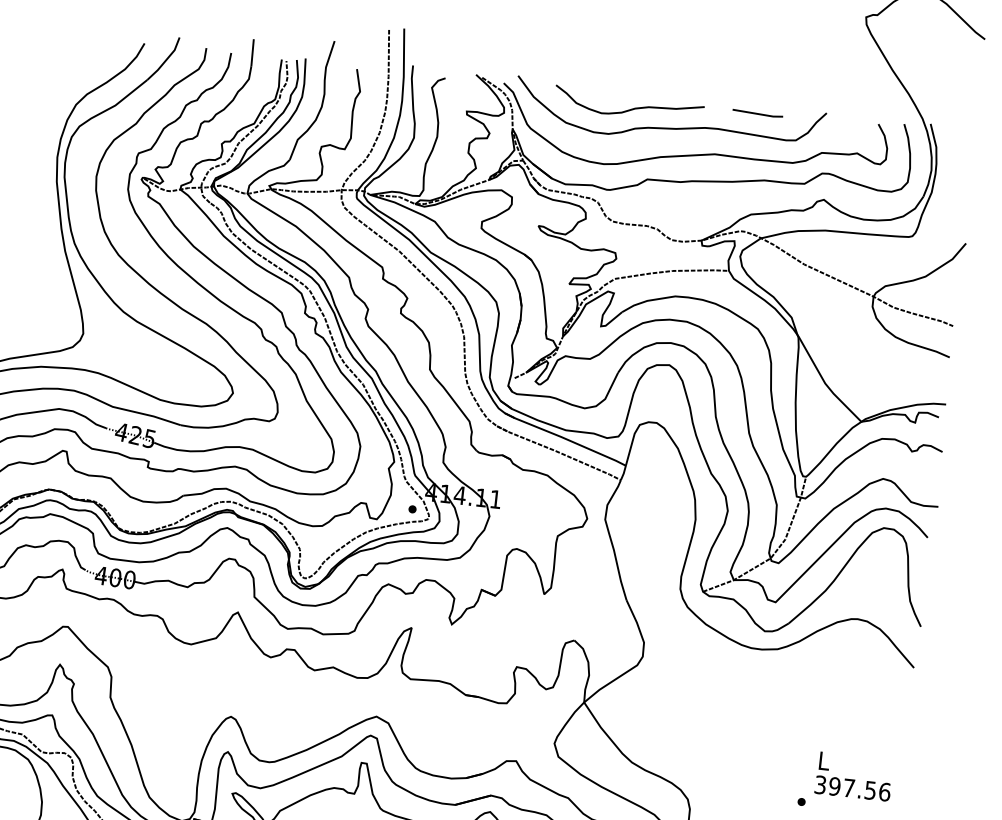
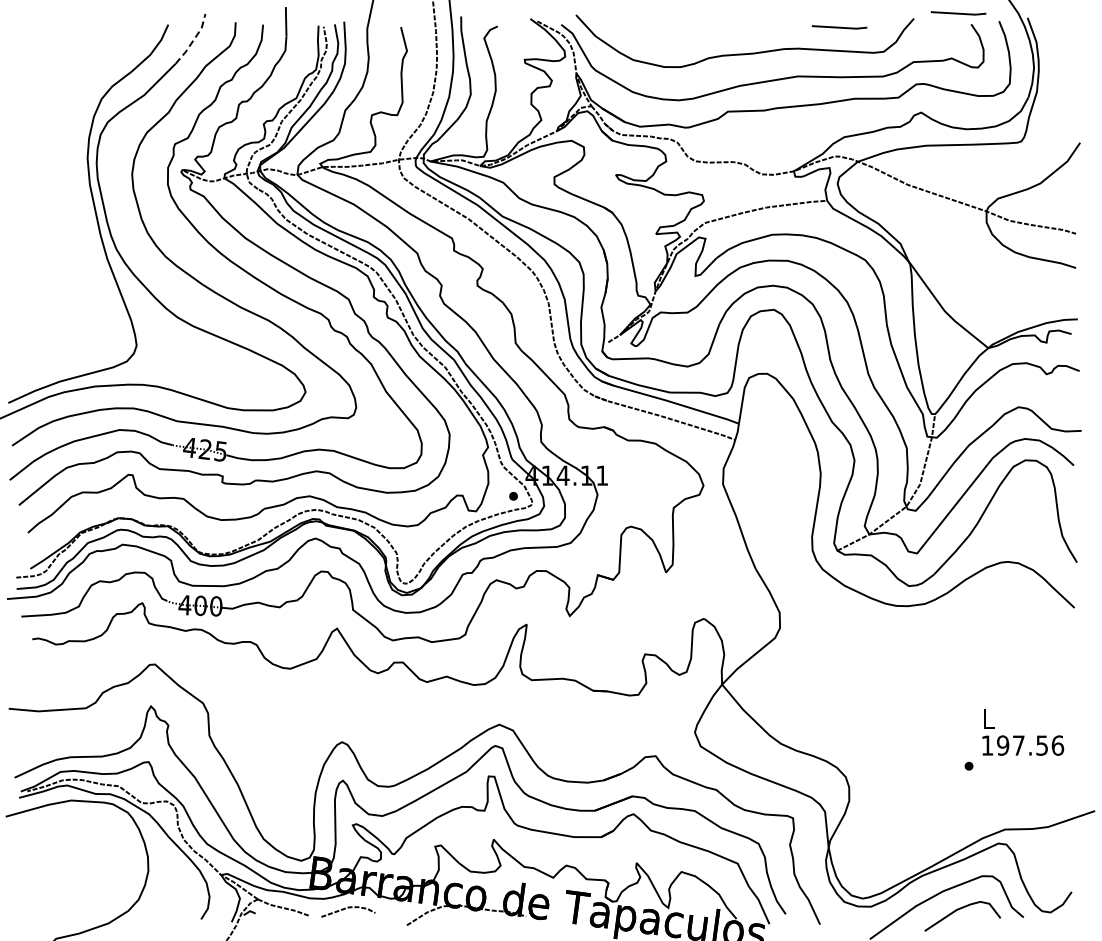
line: (166, 60) -> (193, 40), solid -> dashed
curve: (630, 108) -> (701, 37), removed
line: (867, 112) -> (958, 13), added
text: (820, 784) -> (987, 745), 397.56 -> 197.56

